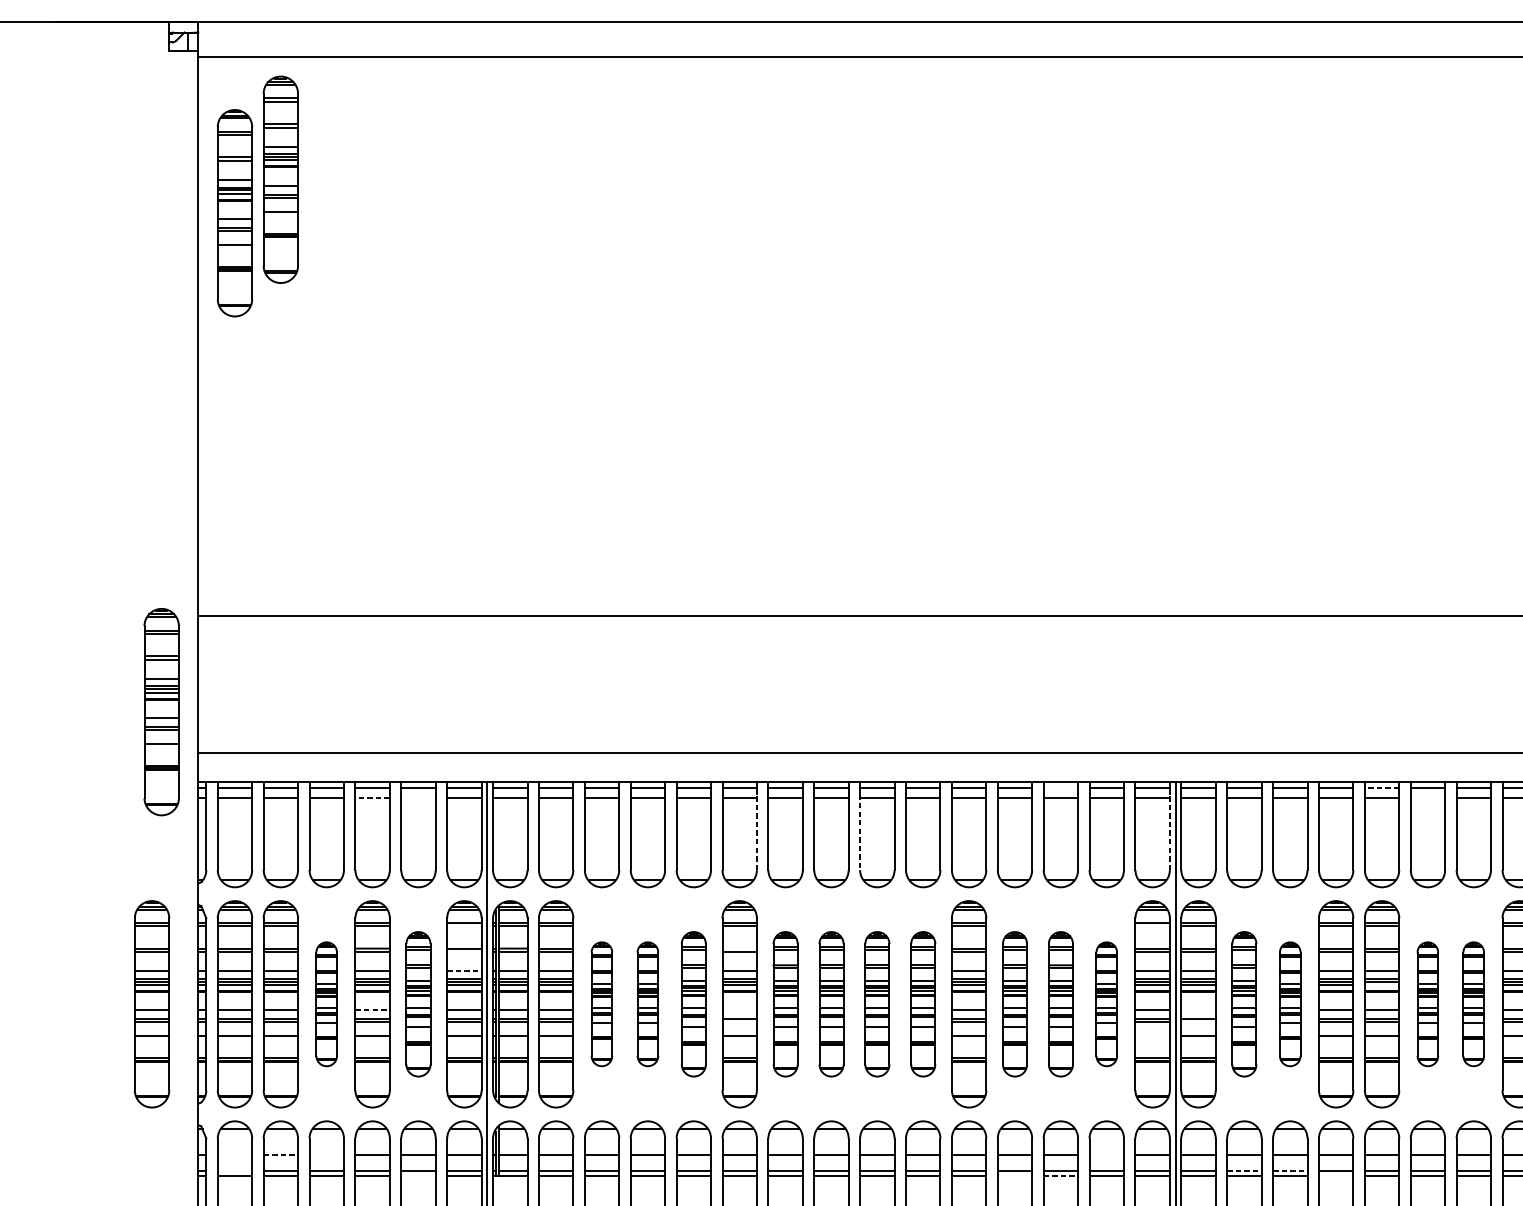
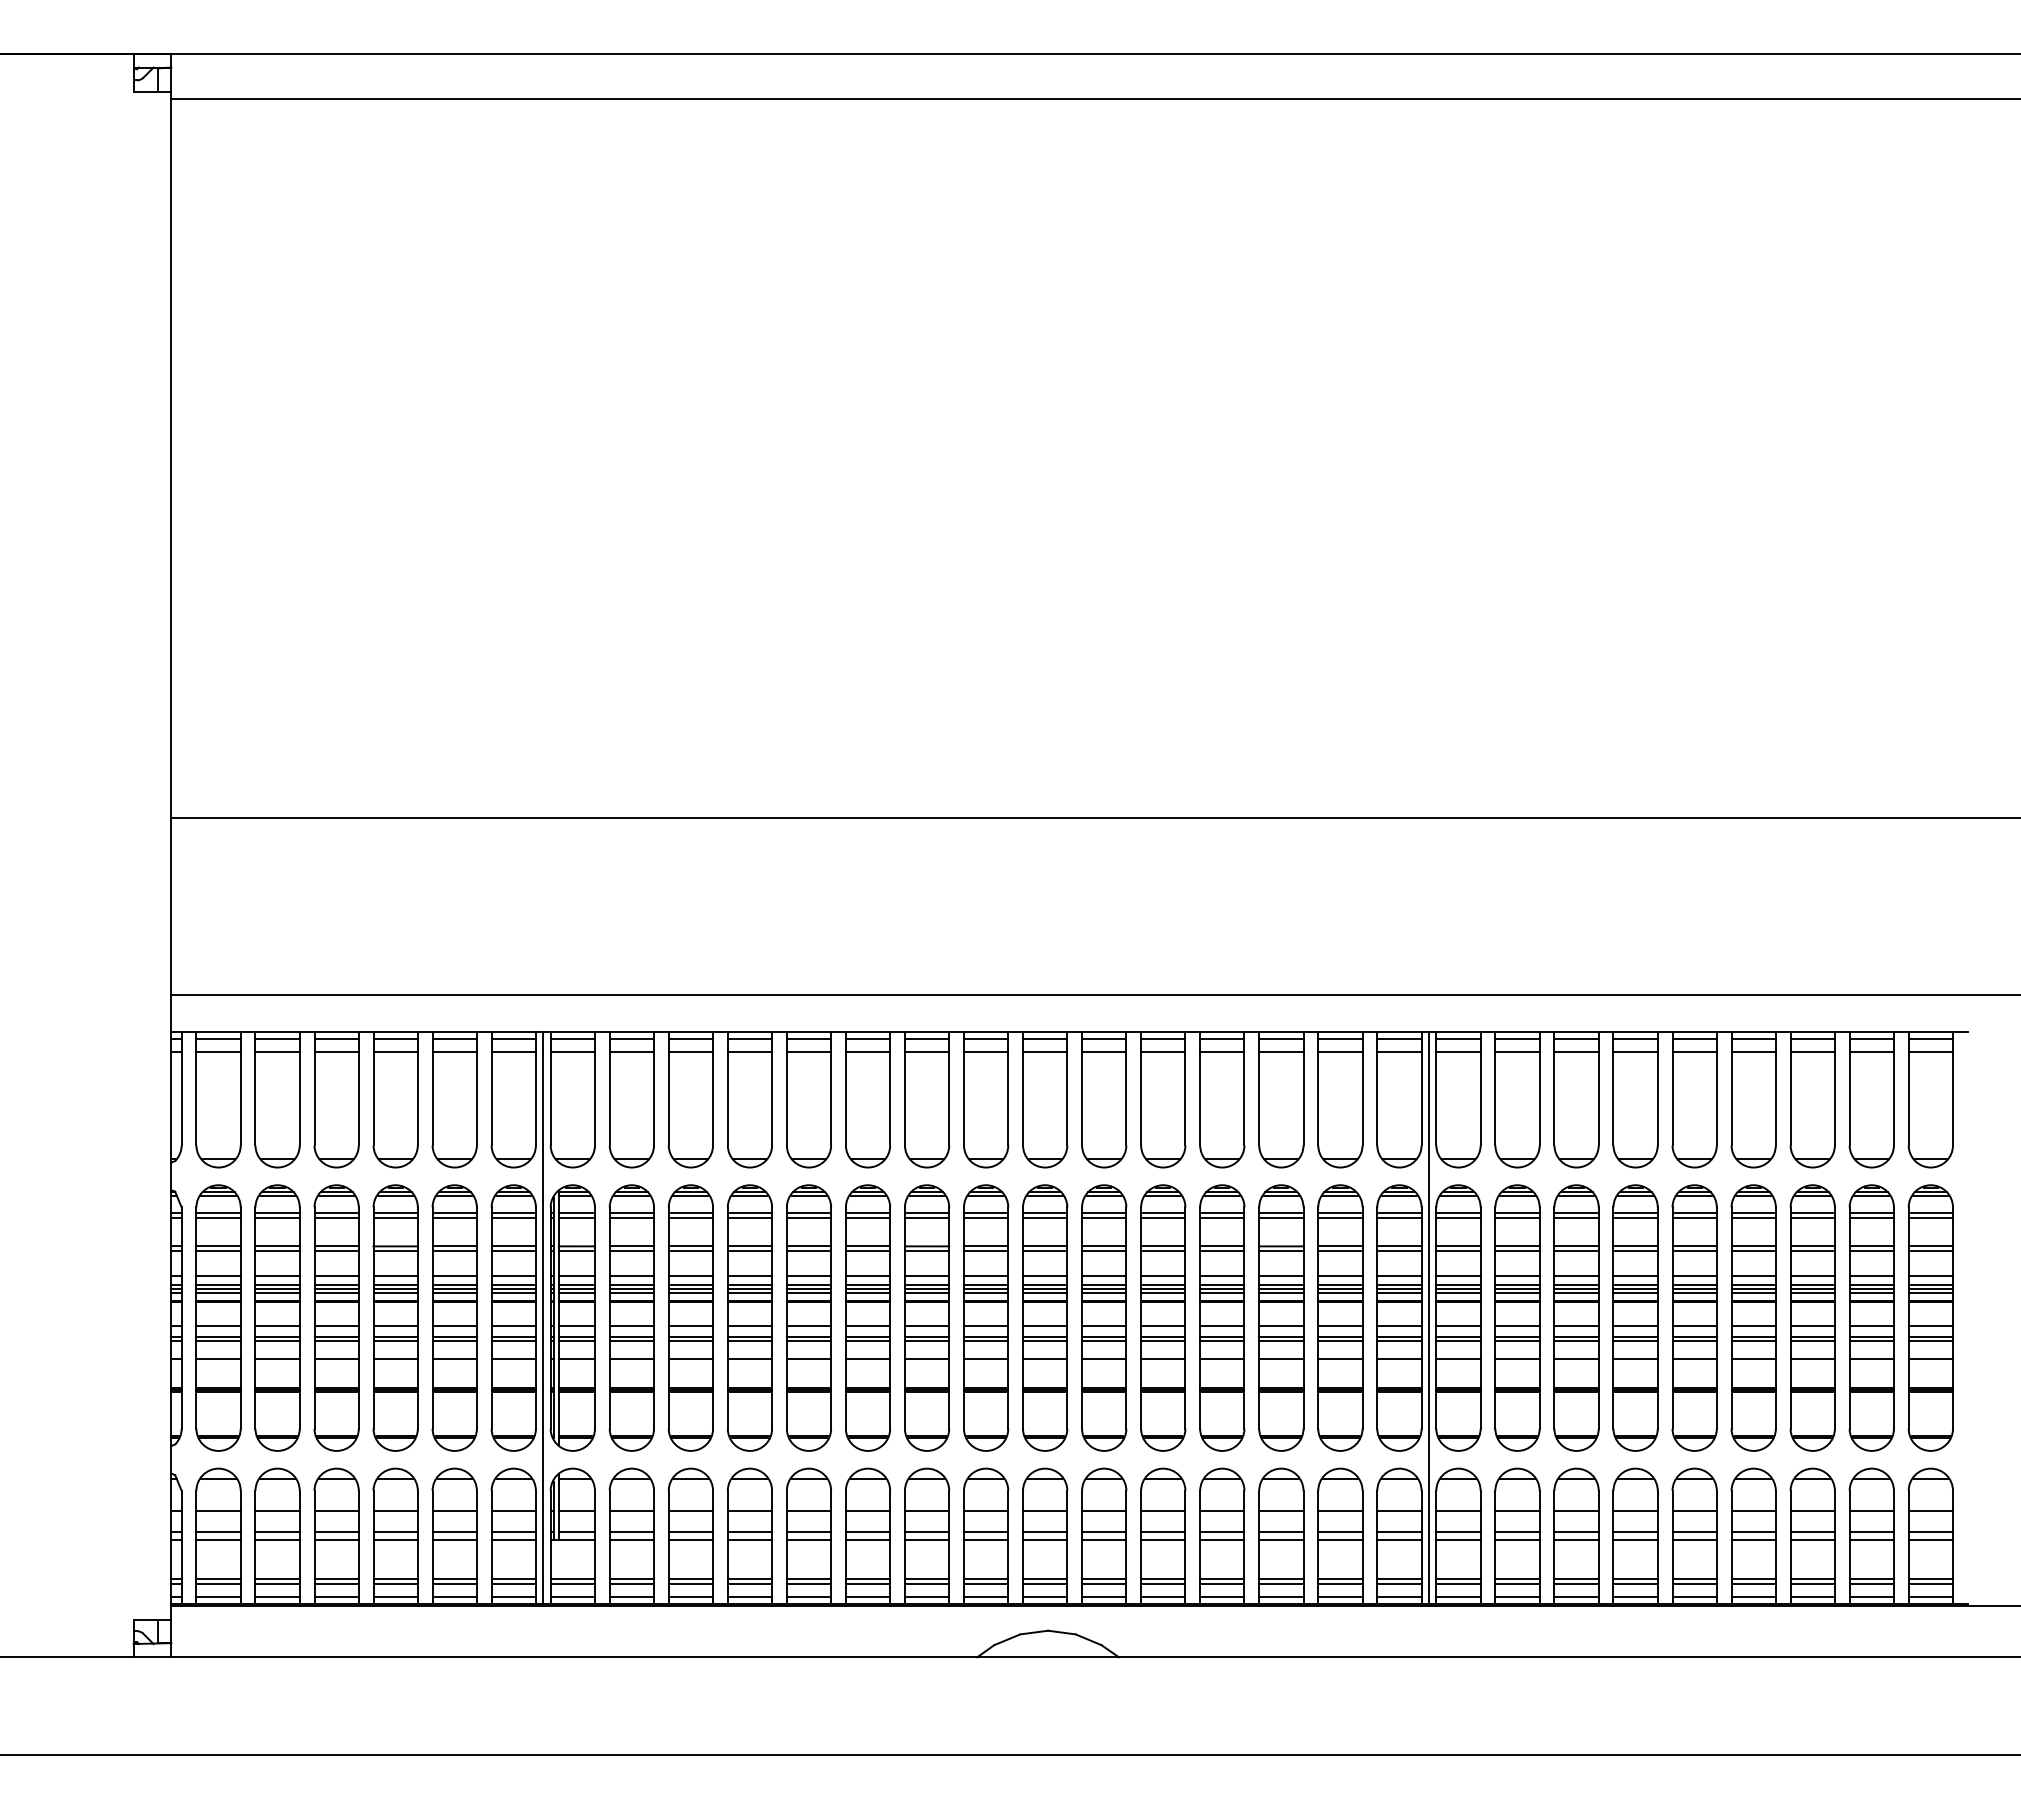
part: (280, 179) -> (277, 256), removed
part: (234, 212) -> (218, 299), removed
part: (161, 711) -> (124, 941), removed
line: (1060, 787) -> (1281, 1039), added
line: (1381, 787) -> (1694, 1039), dashed -> solid
line: (372, 797) -> (395, 1052), dashed -> solid
line: (418, 797) -> (454, 1052), added
line: (1427, 797) -> (1753, 1052), added
line: (757, 832) -> (890, 1096), dashed -> solid
line: (860, 832) -> (1023, 1096), dashed -> solid
line: (1169, 832) -> (1421, 1096), dashed -> solid
line: (464, 926) -> (513, 1217), added
line: (1152, 926) -> (1399, 1217), added
line: (739, 948) -> (867, 1246), added
line: (464, 951) -> (513, 1250), added
line: (464, 971) -> (514, 1275), dashed -> solid
line: (1381, 985) -> (1694, 1293), added
part: (151, 1003) -> (111, 1317), removed
part: (326, 1003) -> (336, 1317), size x1.67
part: (418, 1003) -> (454, 1317), size x1.43
part: (601, 1003) -> (690, 1317), size x1.67
part: (647, 1003) -> (749, 1317), size x1.67
part: (693, 1003) -> (808, 1317), size x1.43
part: (785, 1003) -> (927, 1317), size x1.43
part: (831, 1003) -> (986, 1317), size x1.43
part: (877, 1003) -> (1045, 1317), size x1.43
part: (923, 1003) -> (1104, 1317), size x1.43
part: (1015, 1003) -> (1222, 1317), size x1.43
part: (1060, 1003) -> (1281, 1317), size x1.43
part: (1106, 1003) -> (1340, 1317), size x1.67
part: (1244, 1003) -> (1517, 1317), size x1.43
part: (1290, 1003) -> (1576, 1317), size x1.67
part: (1427, 1003) -> (1753, 1317), size x1.67
part: (1473, 1003) -> (1812, 1317), size x1.67
line: (373, 1010) -> (396, 1325), dashed -> solid
line: (739, 1010) -> (867, 1325), added
line: (1198, 1010) -> (1458, 1325), added
line: (739, 1021) -> (867, 1340), added
line: (1198, 1021) -> (1458, 1340), added
line: (1152, 1036) -> (1399, 1359), added
line: (234, 1154) -> (218, 1511), added
line: (281, 1154) -> (278, 1511), dashed -> solid
line: (326, 1154) -> (336, 1511), added
line: (1106, 1154) -> (1340, 1511), added
line: (234, 1170) -> (218, 1532), added
line: (1245, 1170) -> (1518, 1532), dashed -> solid
line: (1291, 1170) -> (1577, 1532), dashed -> solid
line: (418, 1176) -> (454, 1539), added
line: (1015, 1176) -> (1222, 1539), added
line: (1060, 1176) -> (1281, 1539), dashed -> solid
line: (1336, 1176) -> (1635, 1539), added

